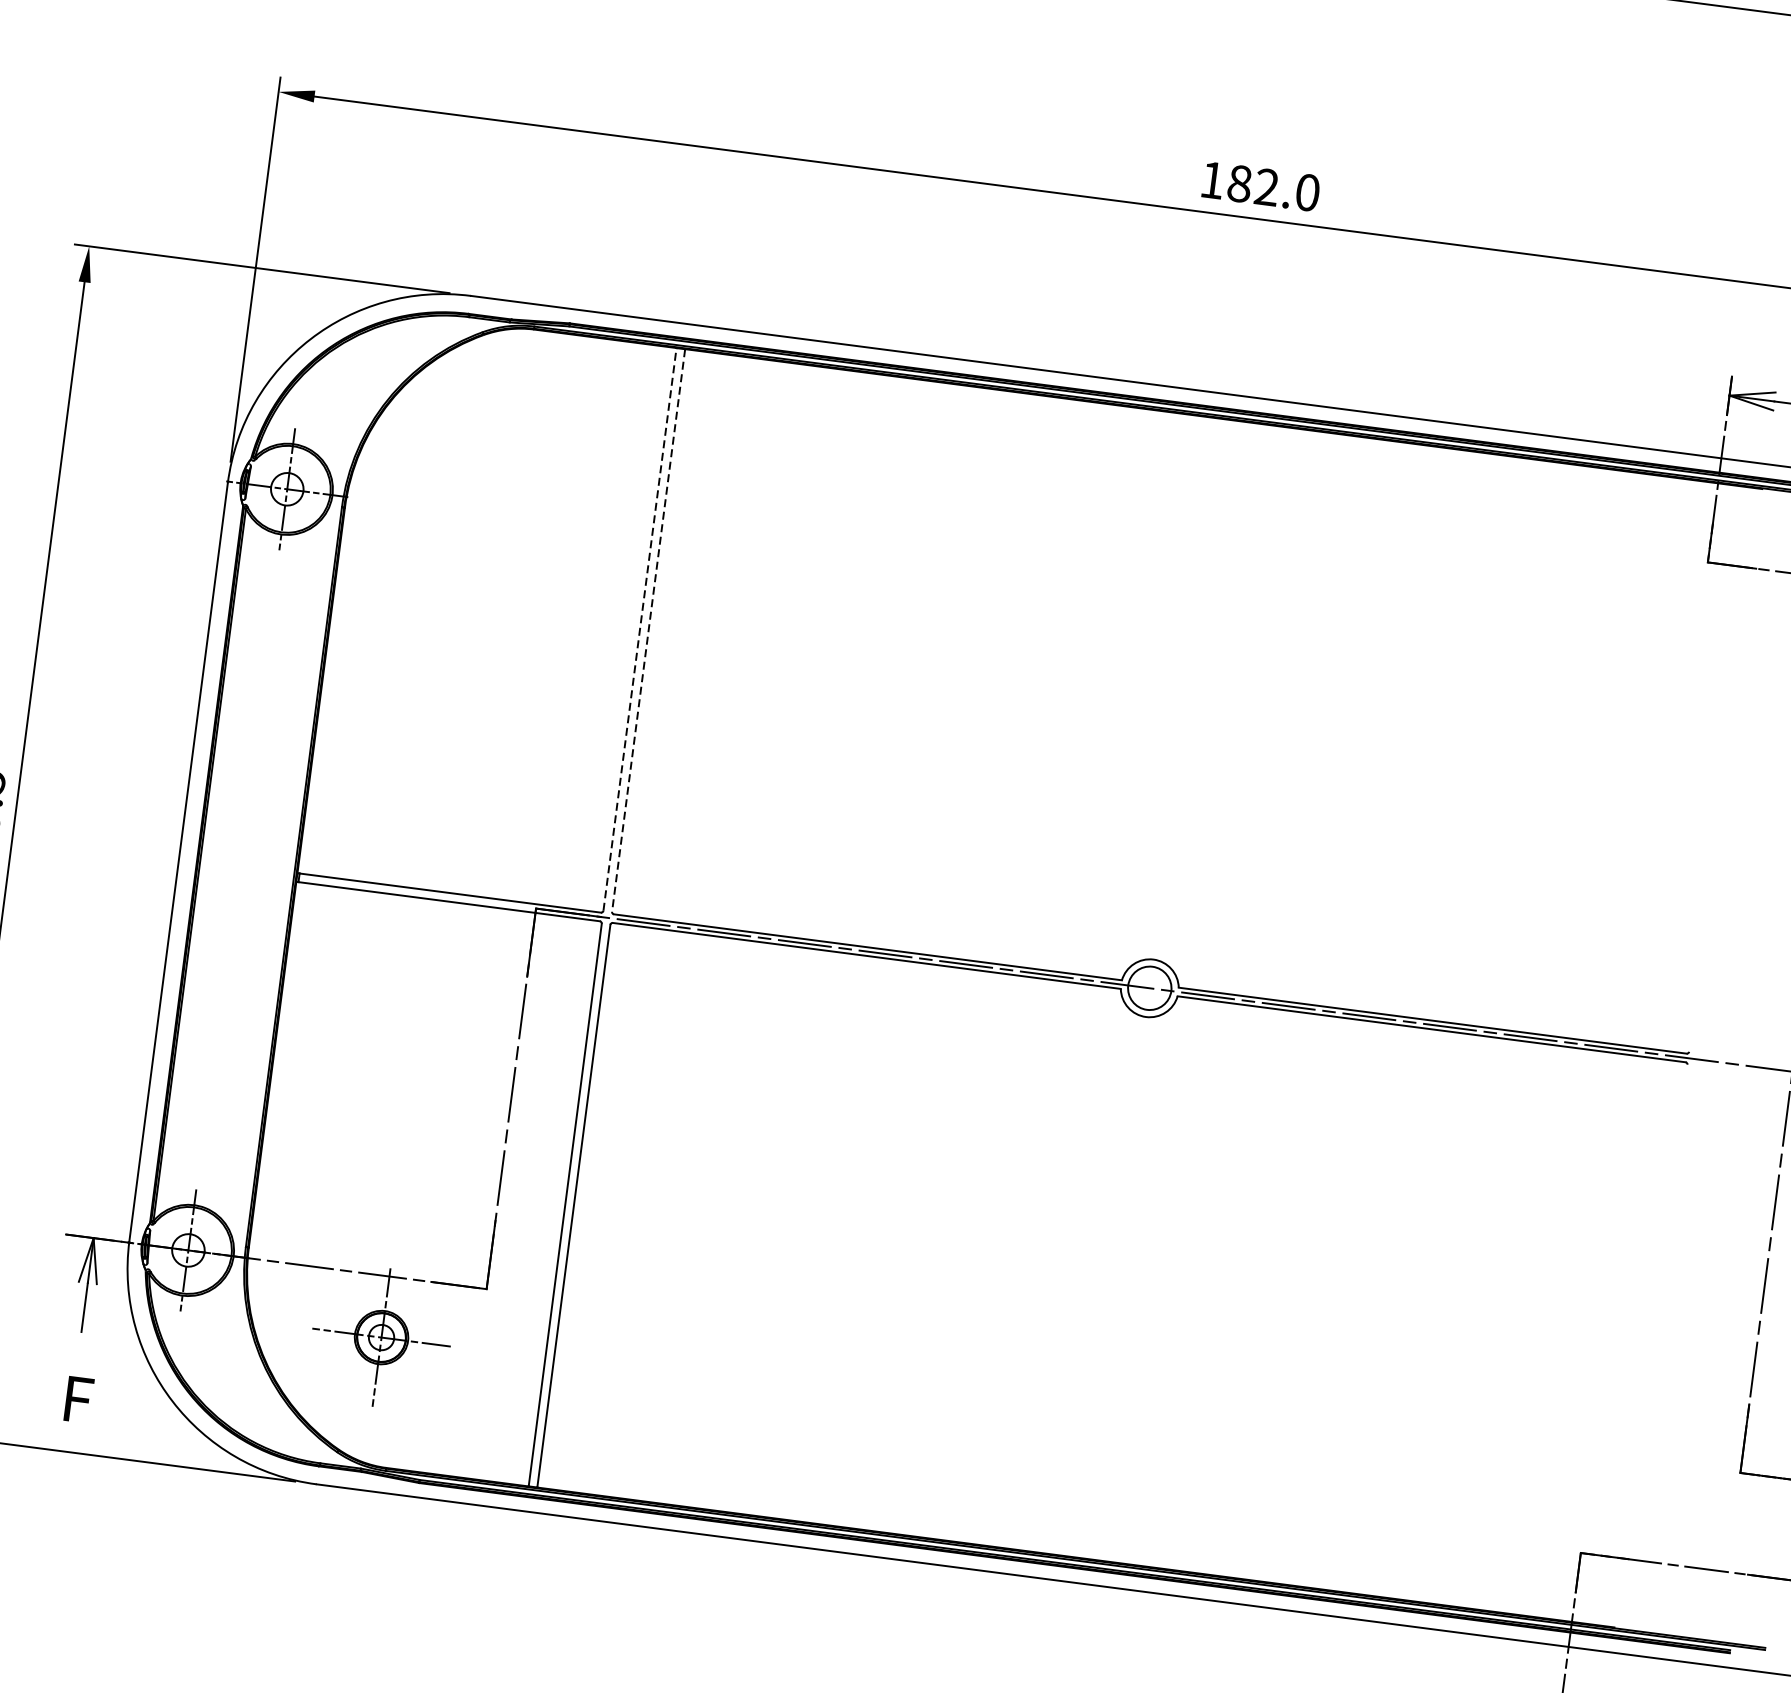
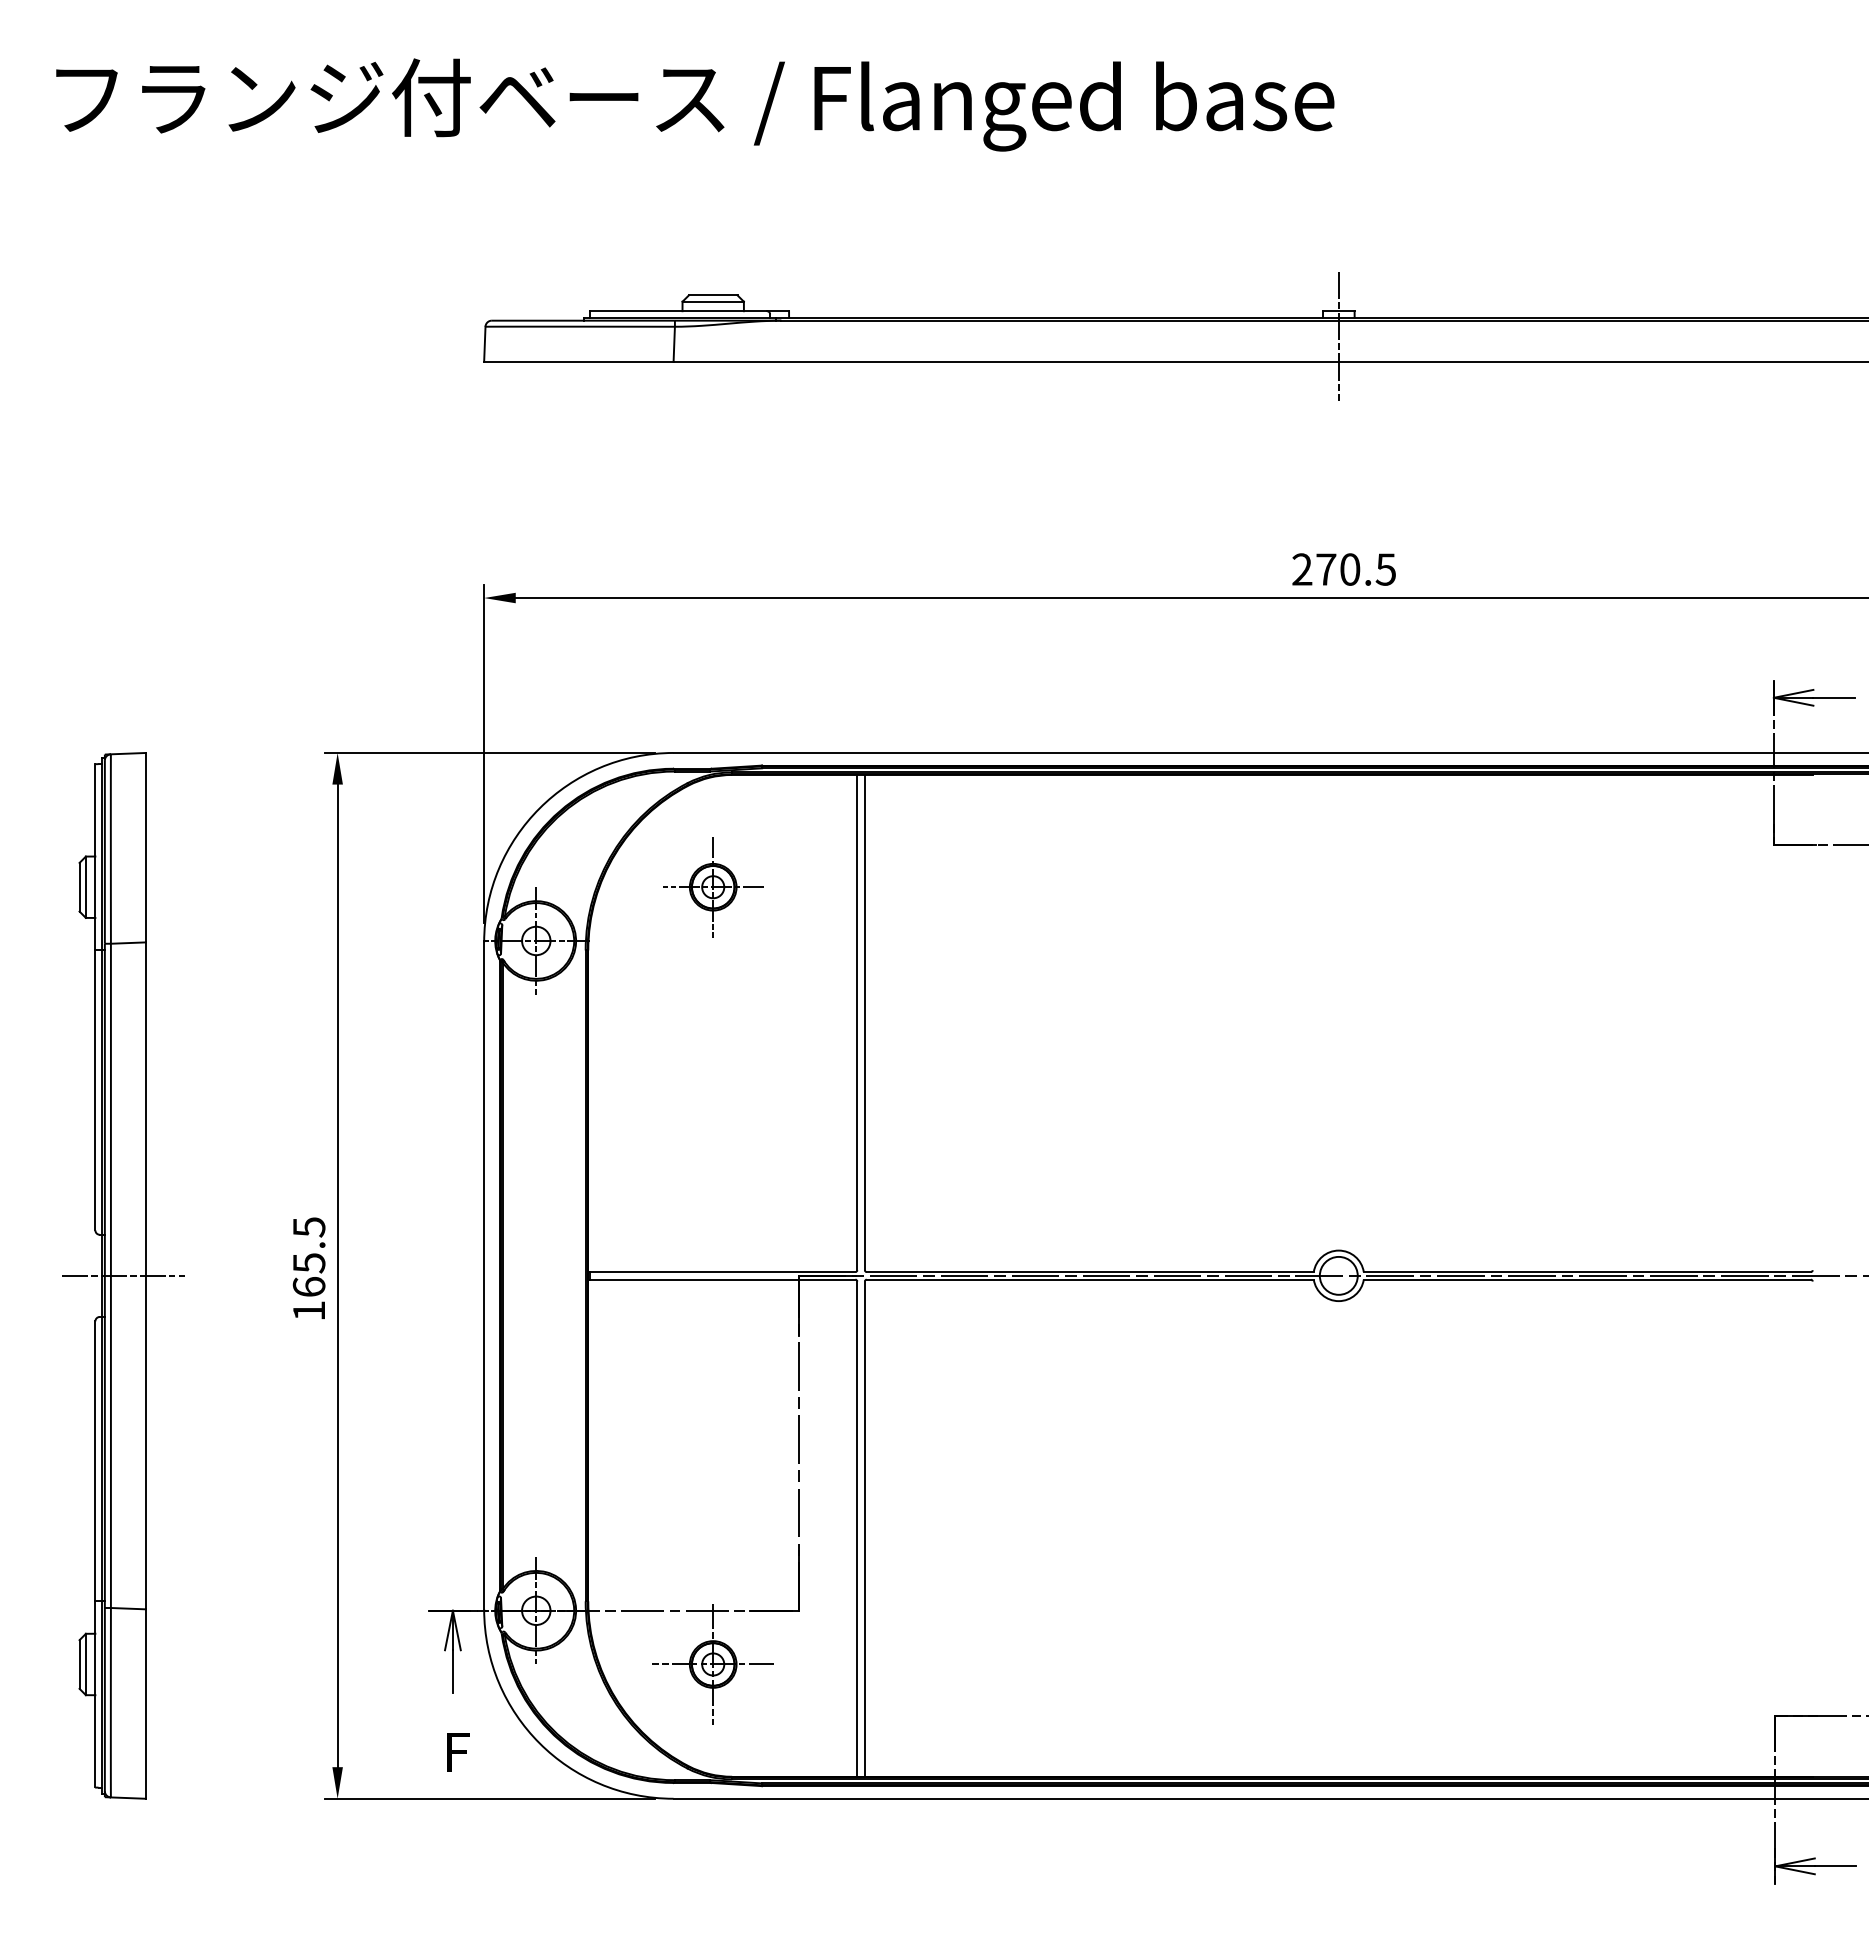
text: (1260, 186) -> (1344, 569), 182.0 -> 270.5
part: (496, 454) -> (713, 887), added
line: (640, 629) -> (857, 1022), dashed -> solid
line: (648, 630) -> (864, 1022), dashed -> solid

